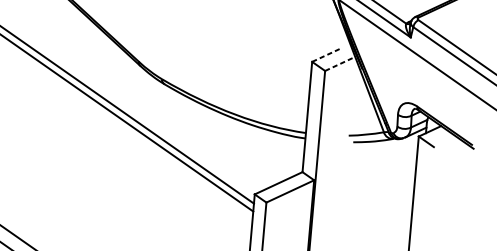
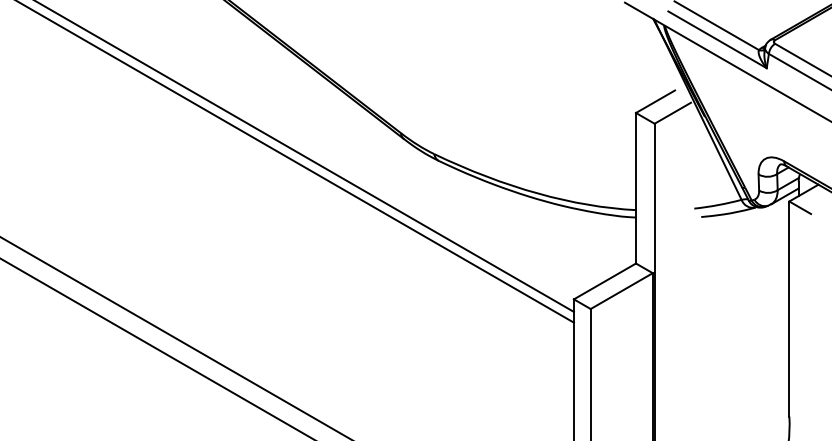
line: (327, 54) -> (655, 101), dashed -> solid
line: (338, 64) -> (672, 113), dashed -> solid

